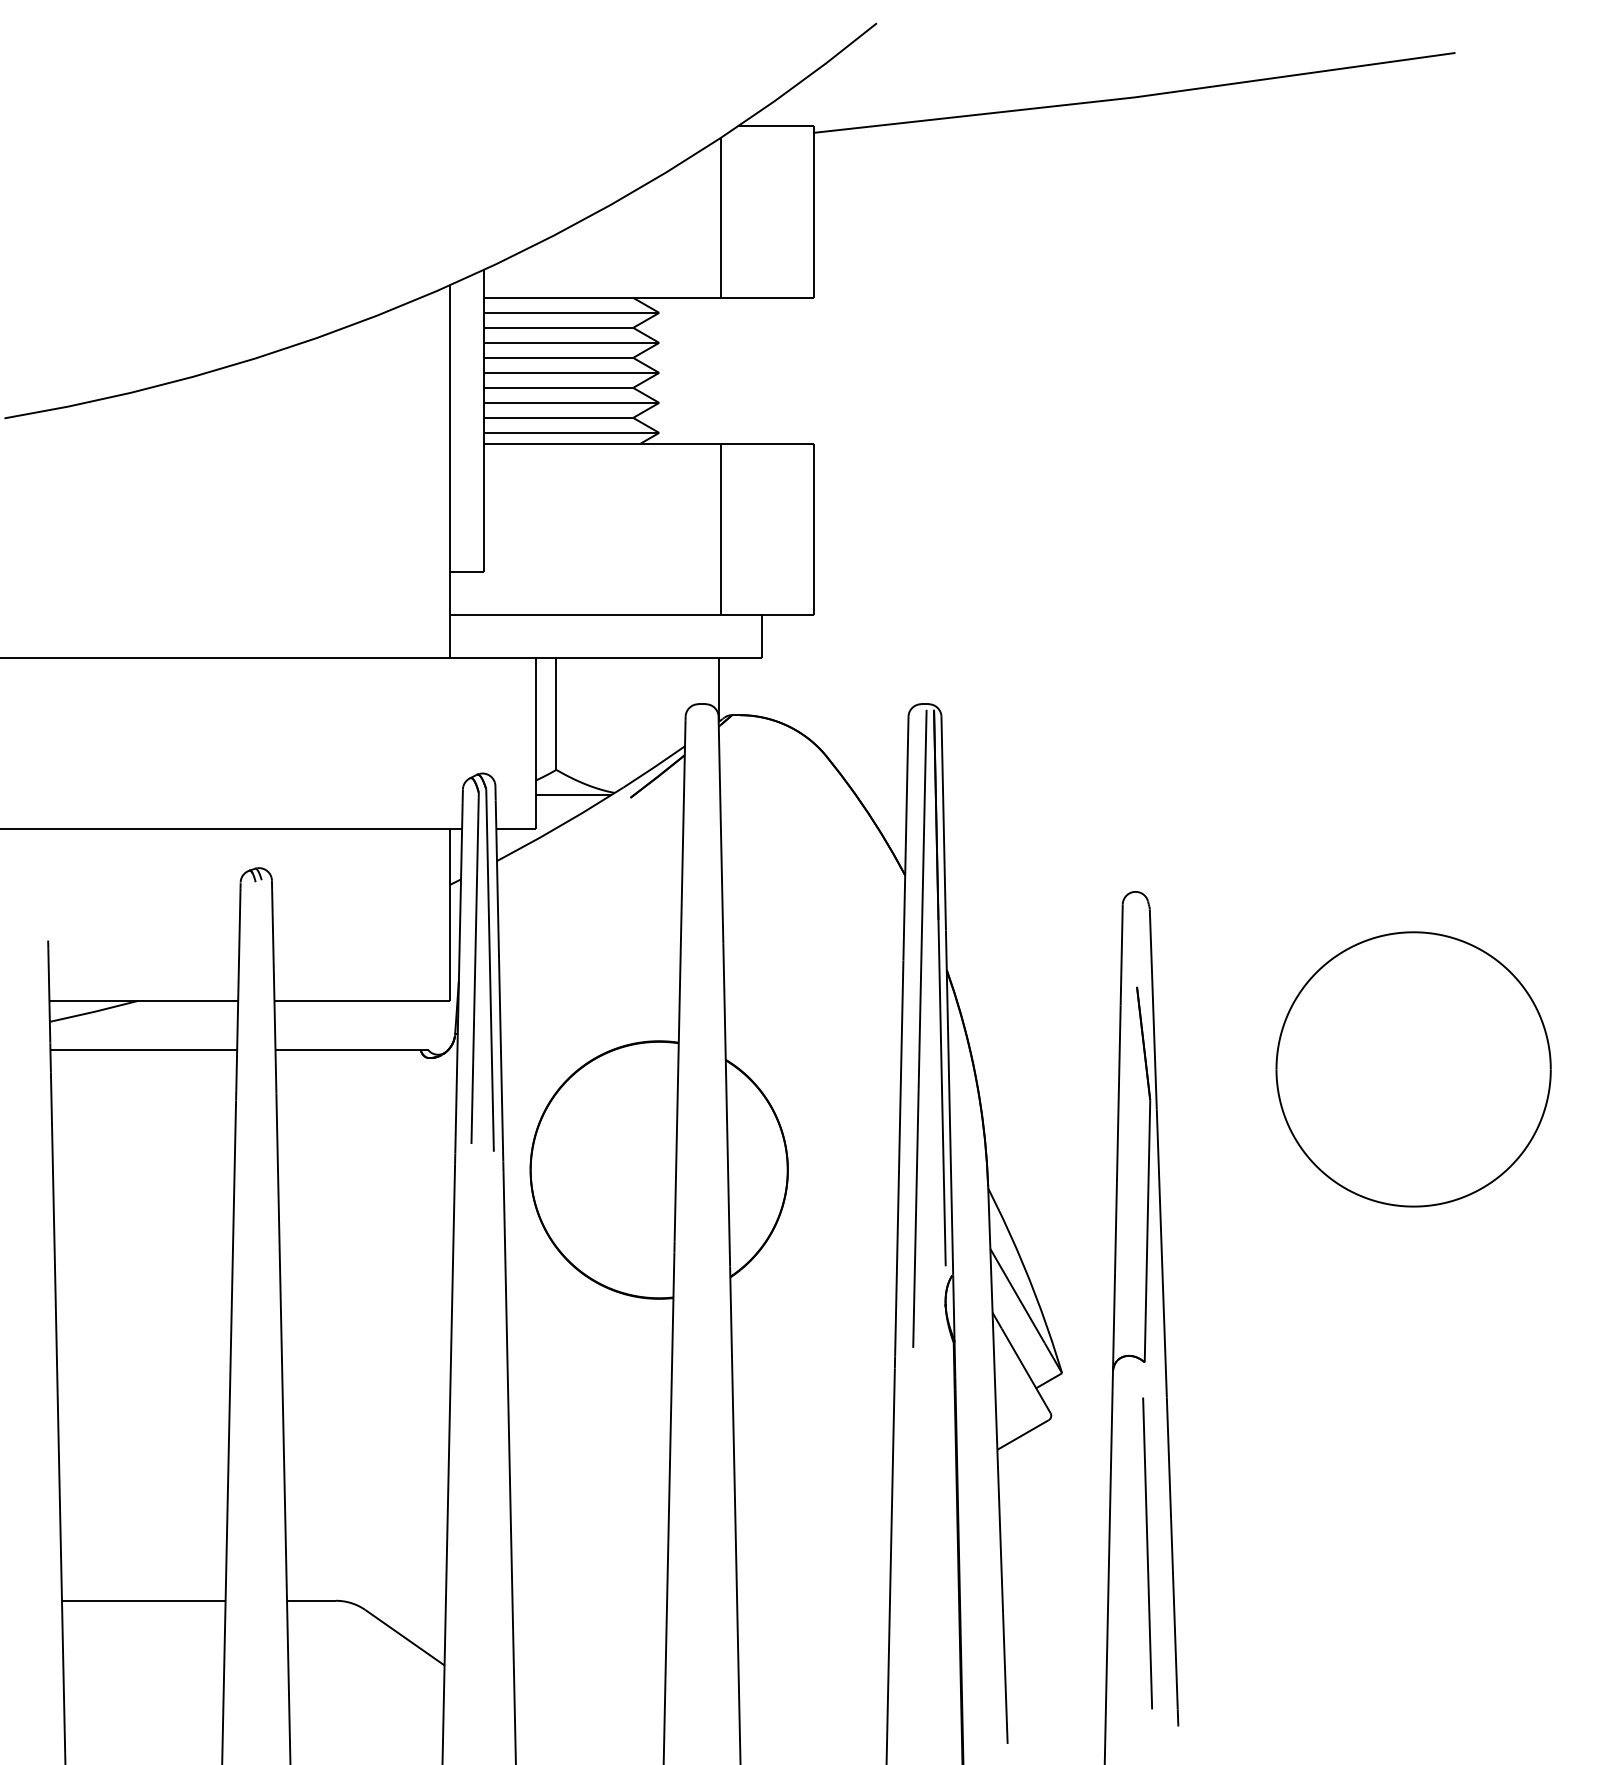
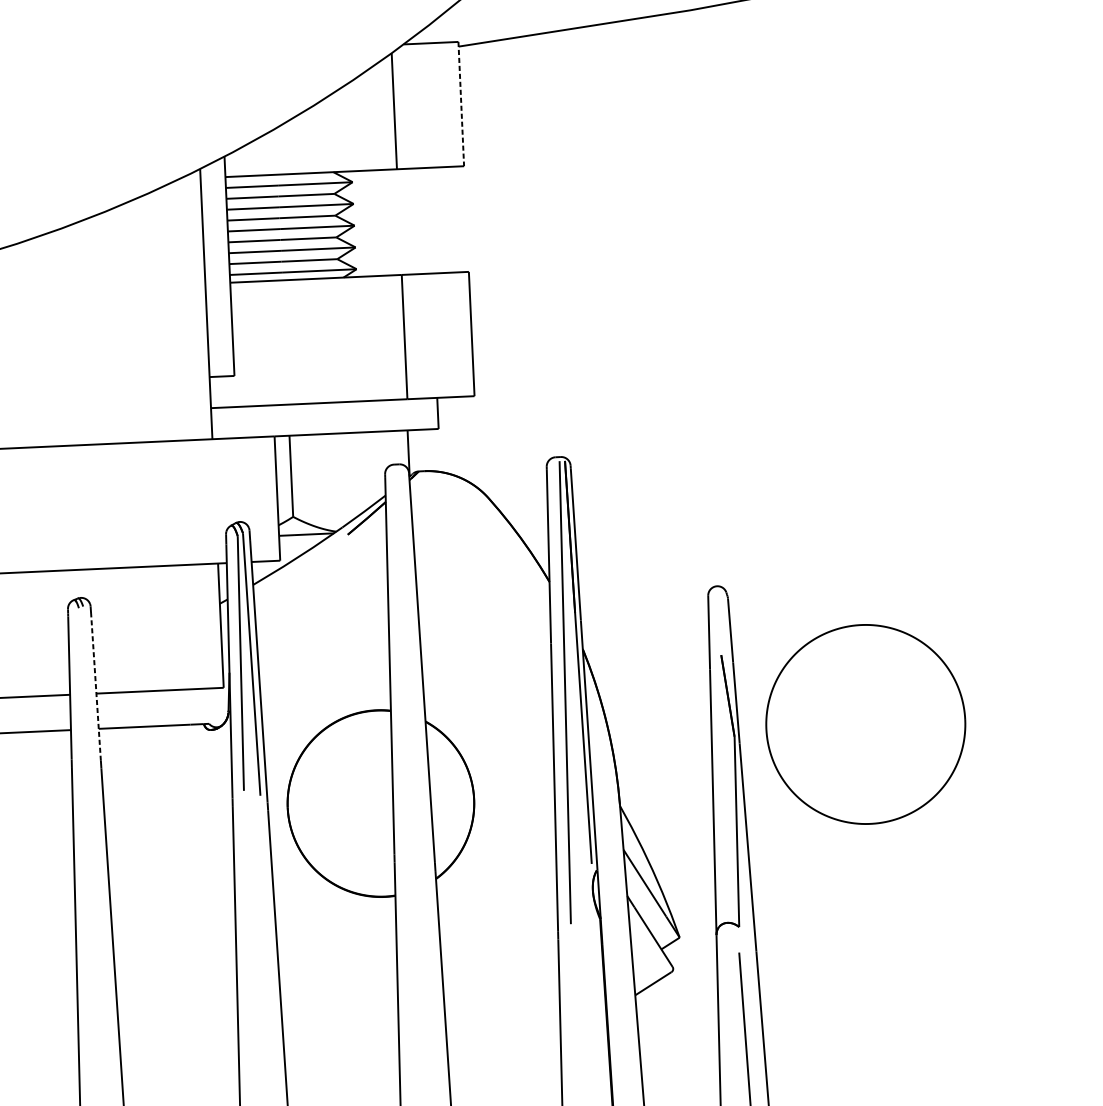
line: (813, 212) -> (461, 104), solid -> dashed
line: (274, 991) -> (96, 686), solid -> dashed
part: (1413, 1069) -> (865, 724), moved

